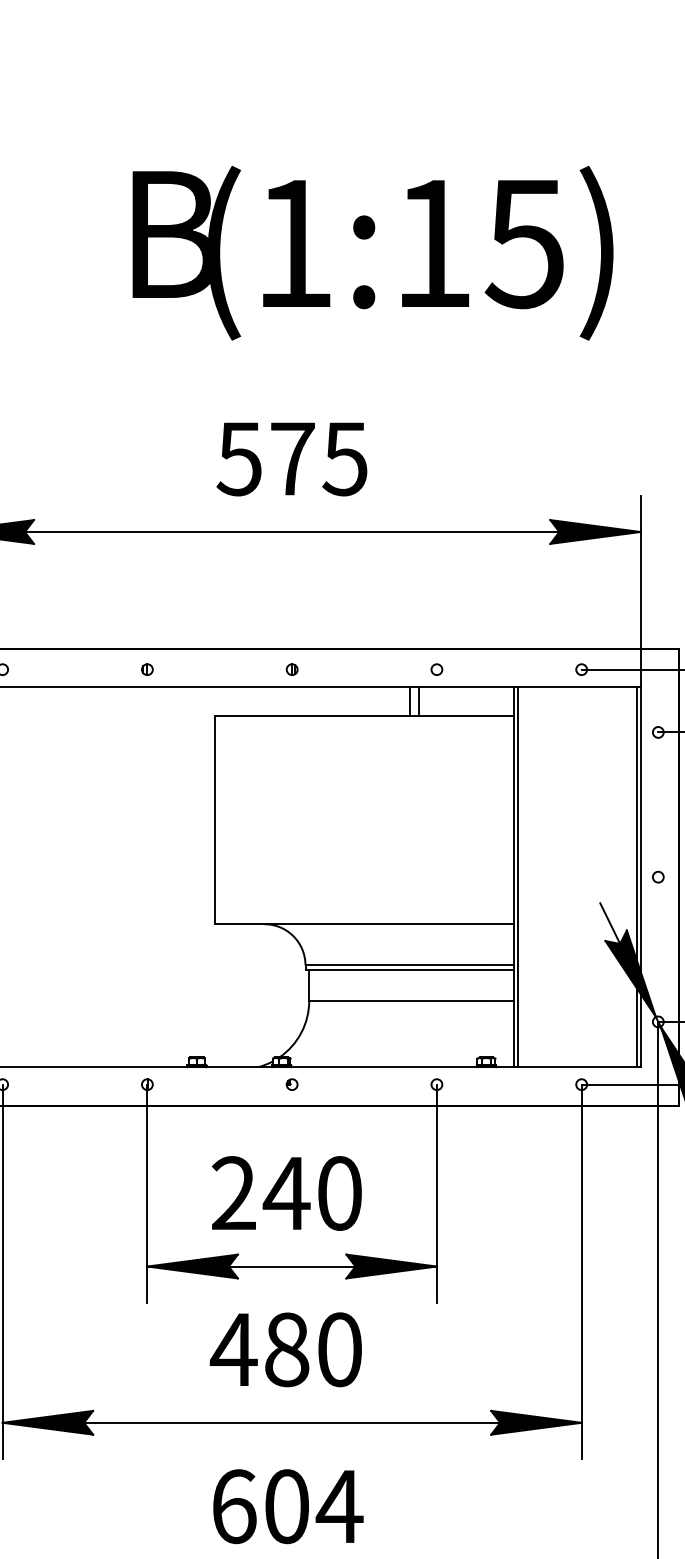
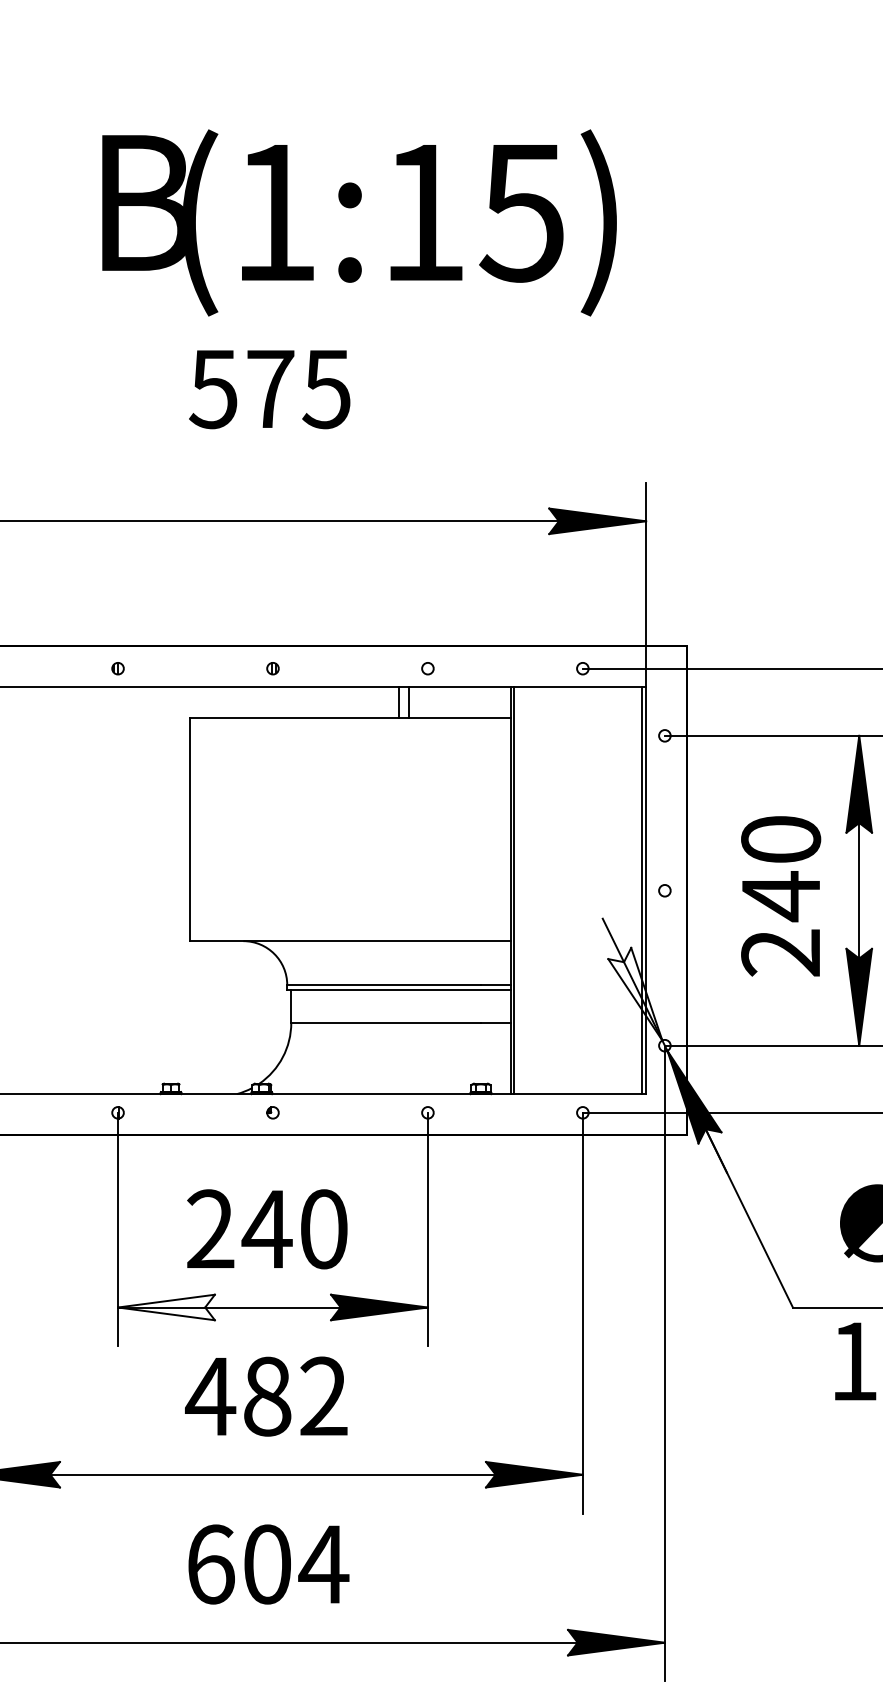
text: (291, 459) -> (269, 389), moved
fill: (630, 973) -> (635, 993), removed
fill: (192, 1266) -> (166, 1307), removed
text: (339, 1349) -> (323, 1396), 480 -> 482

